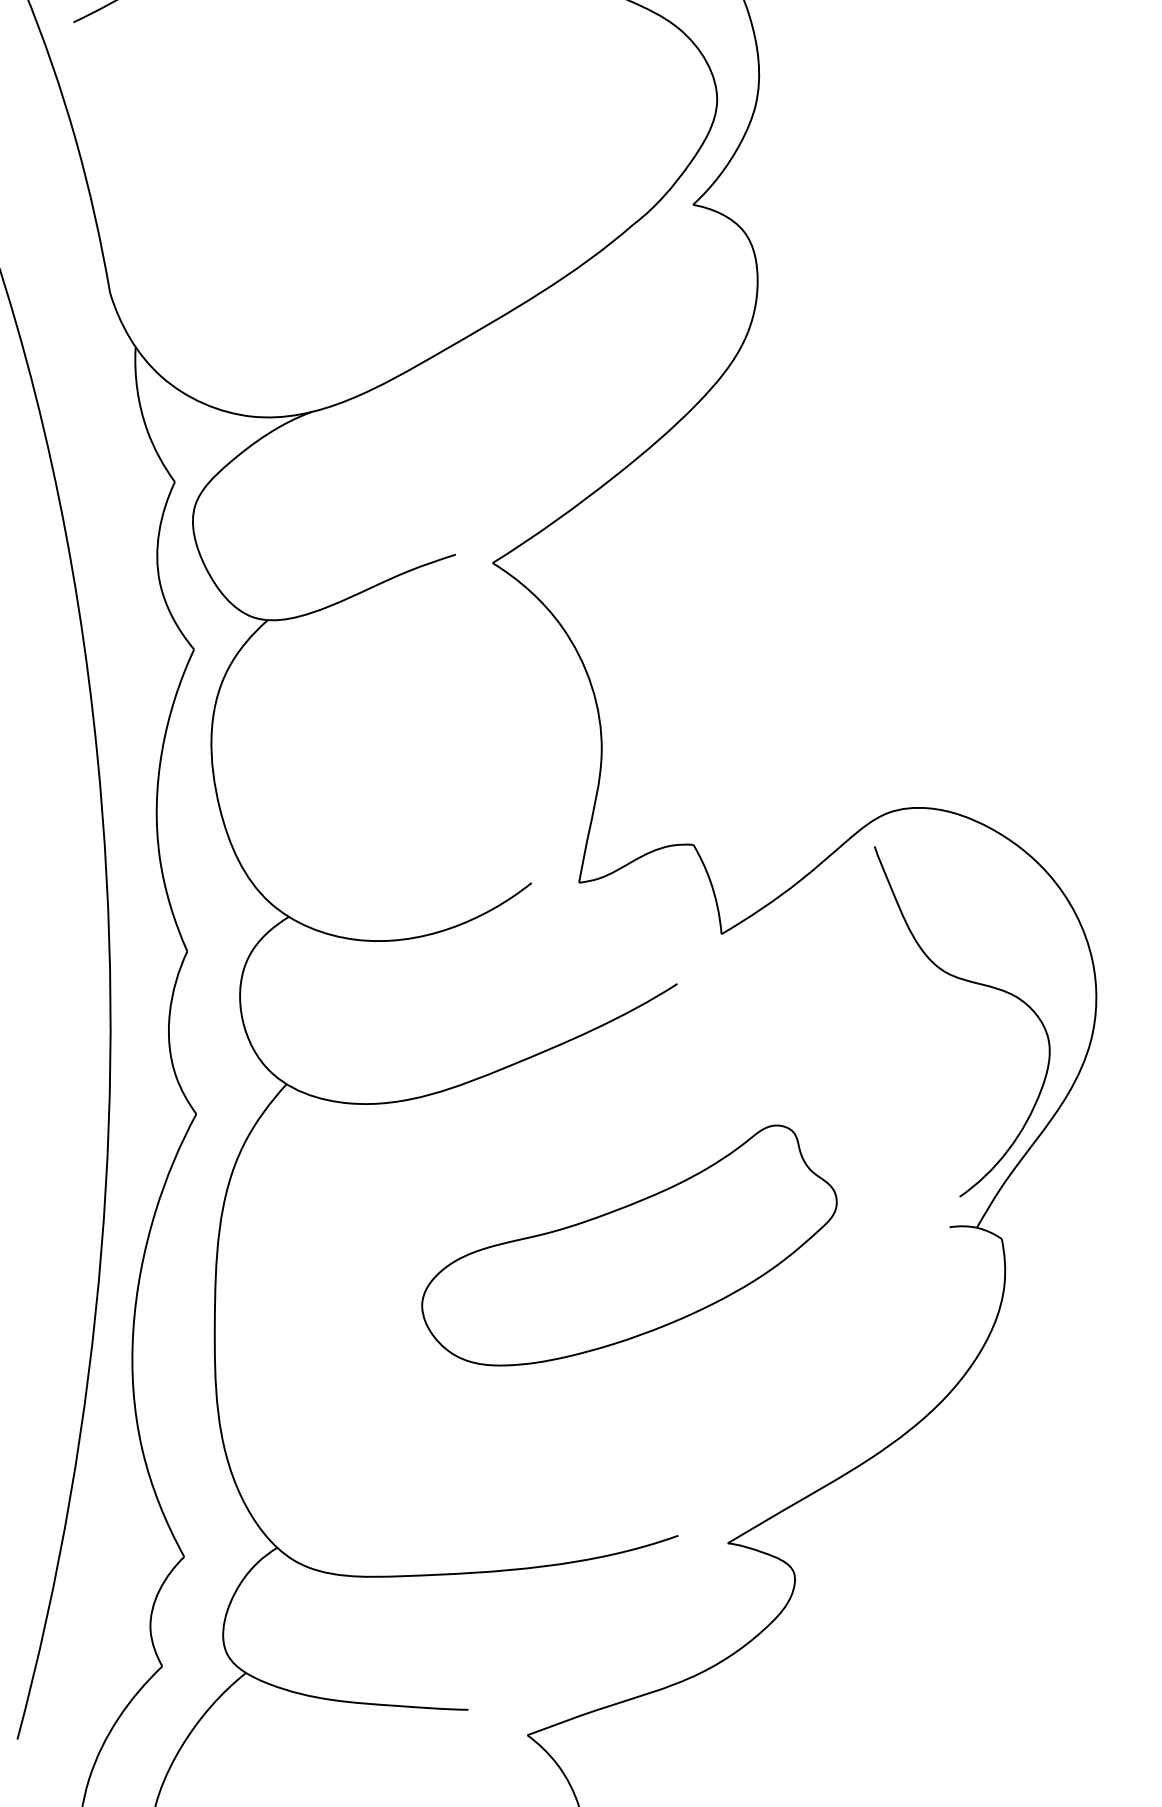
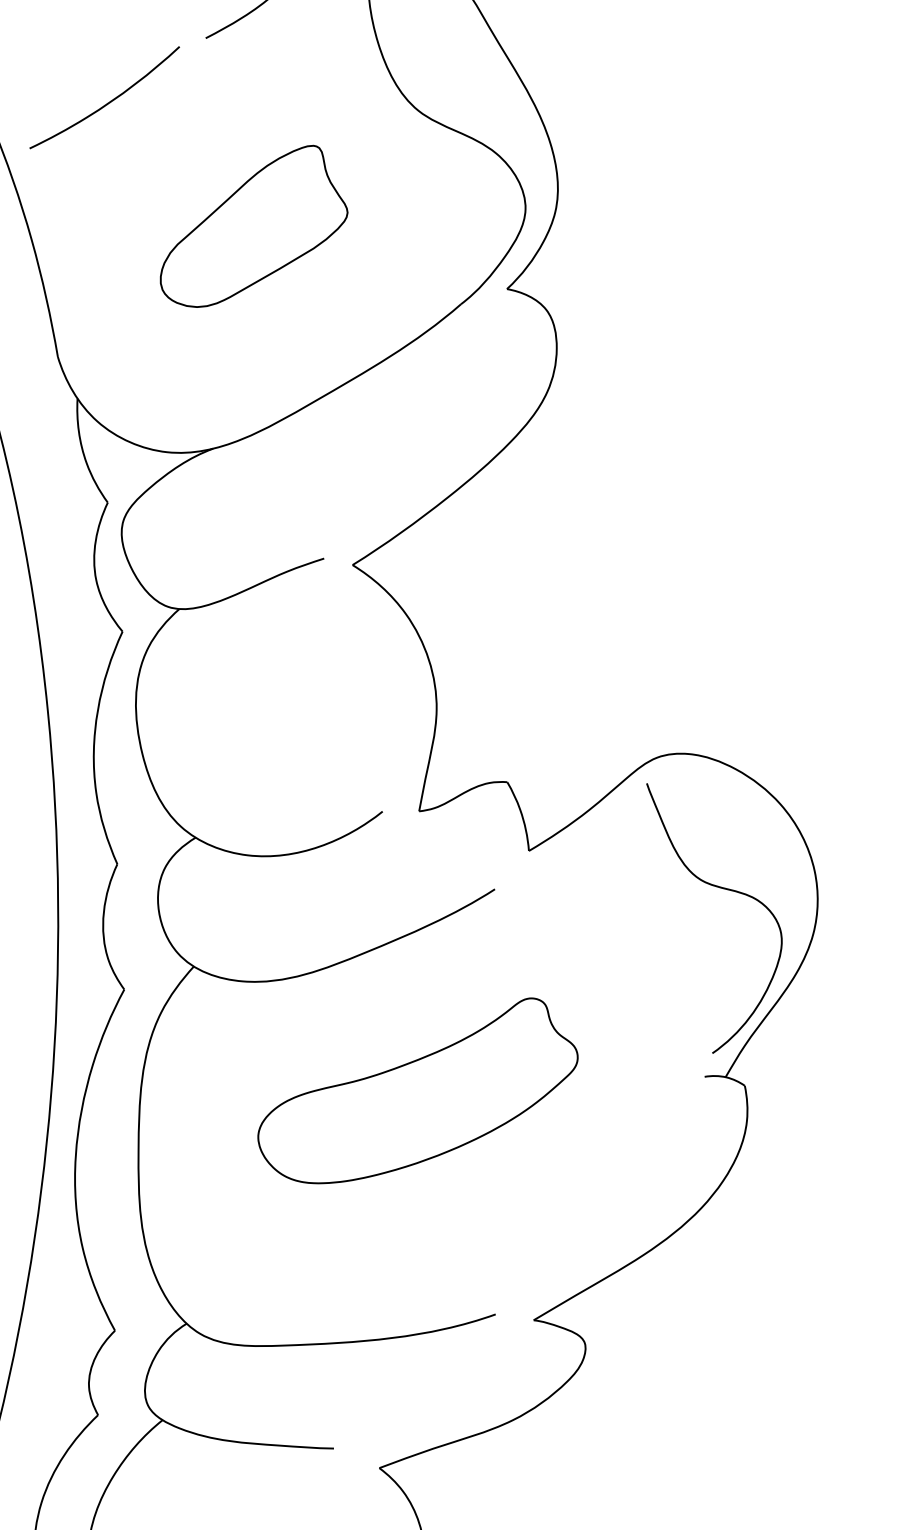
part: (364, 122) -> (253, 225), added
part: (628, 1245) -> (417, 1090), moved

